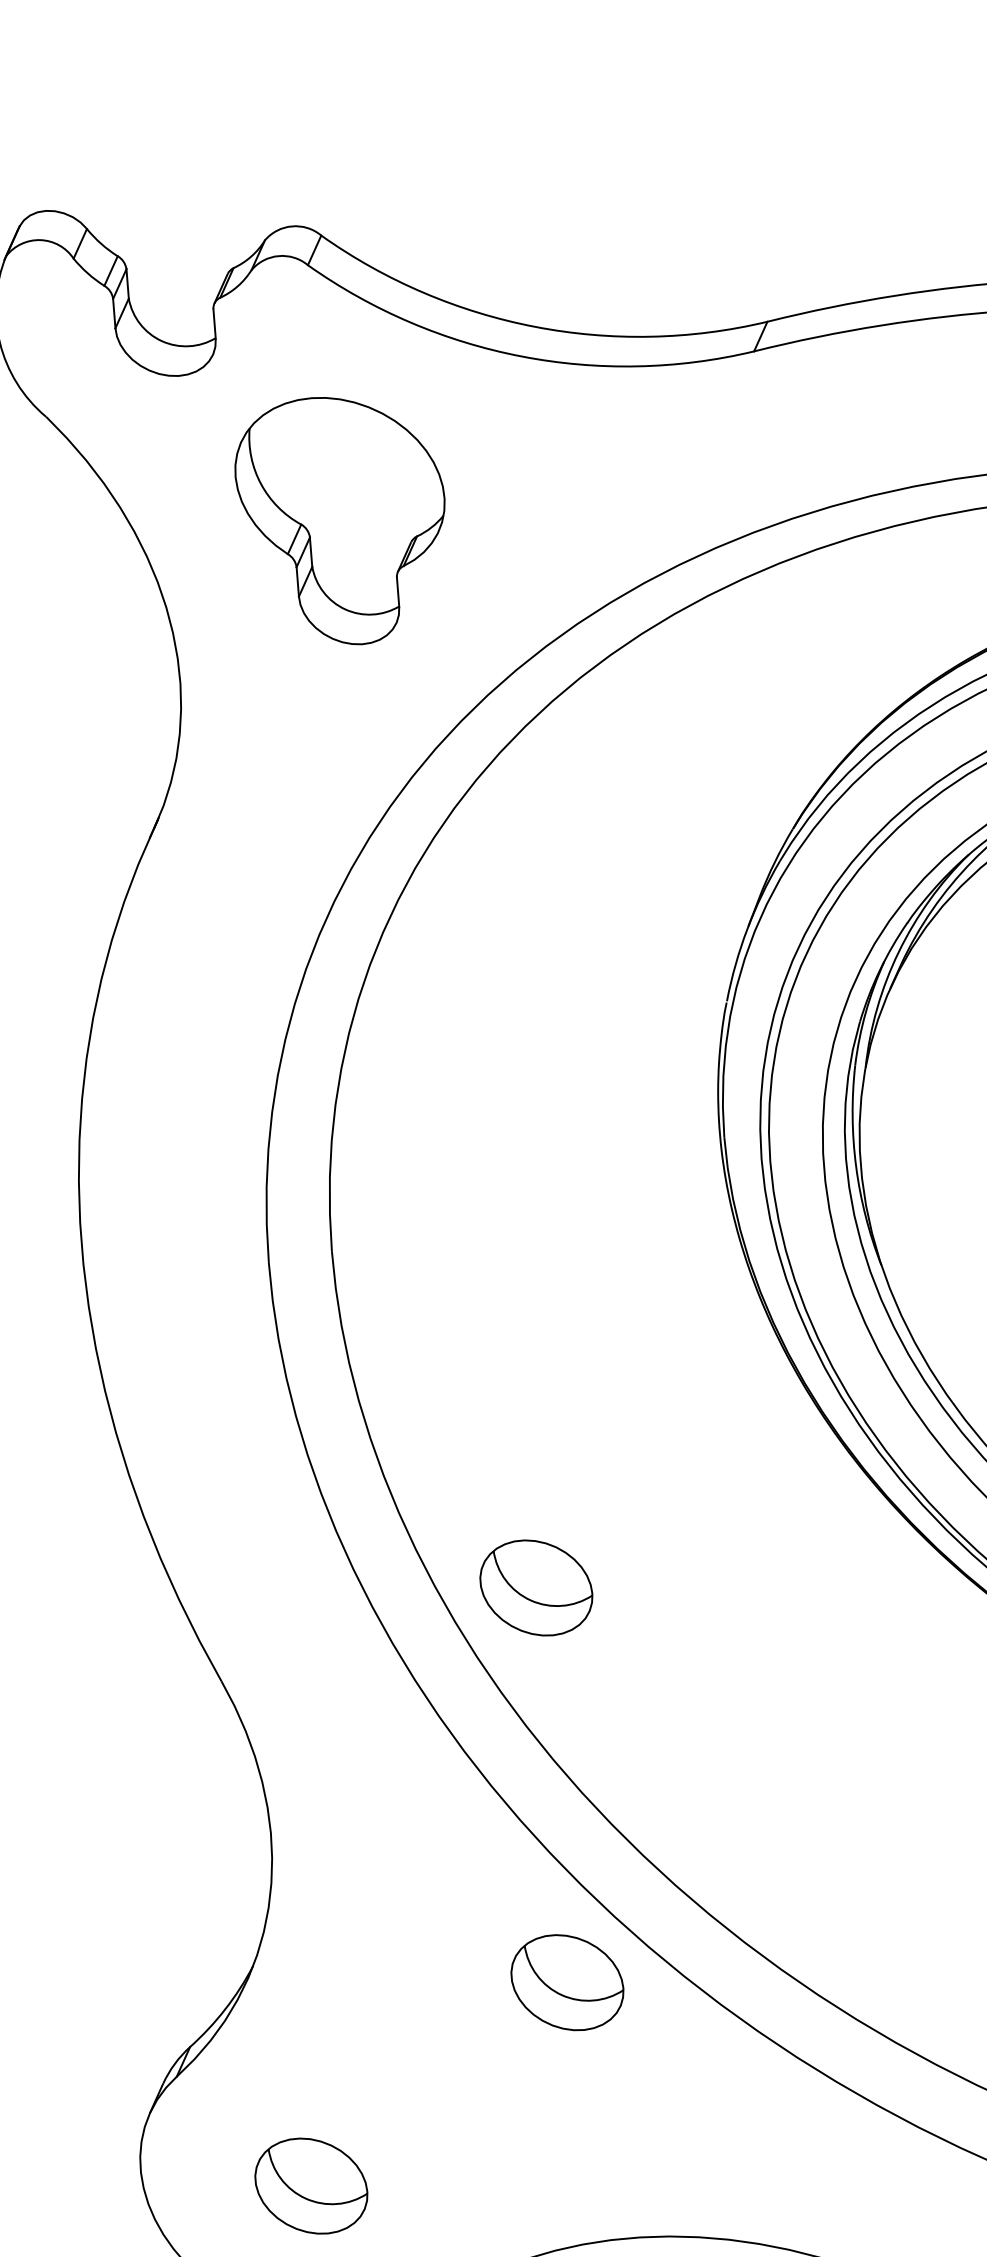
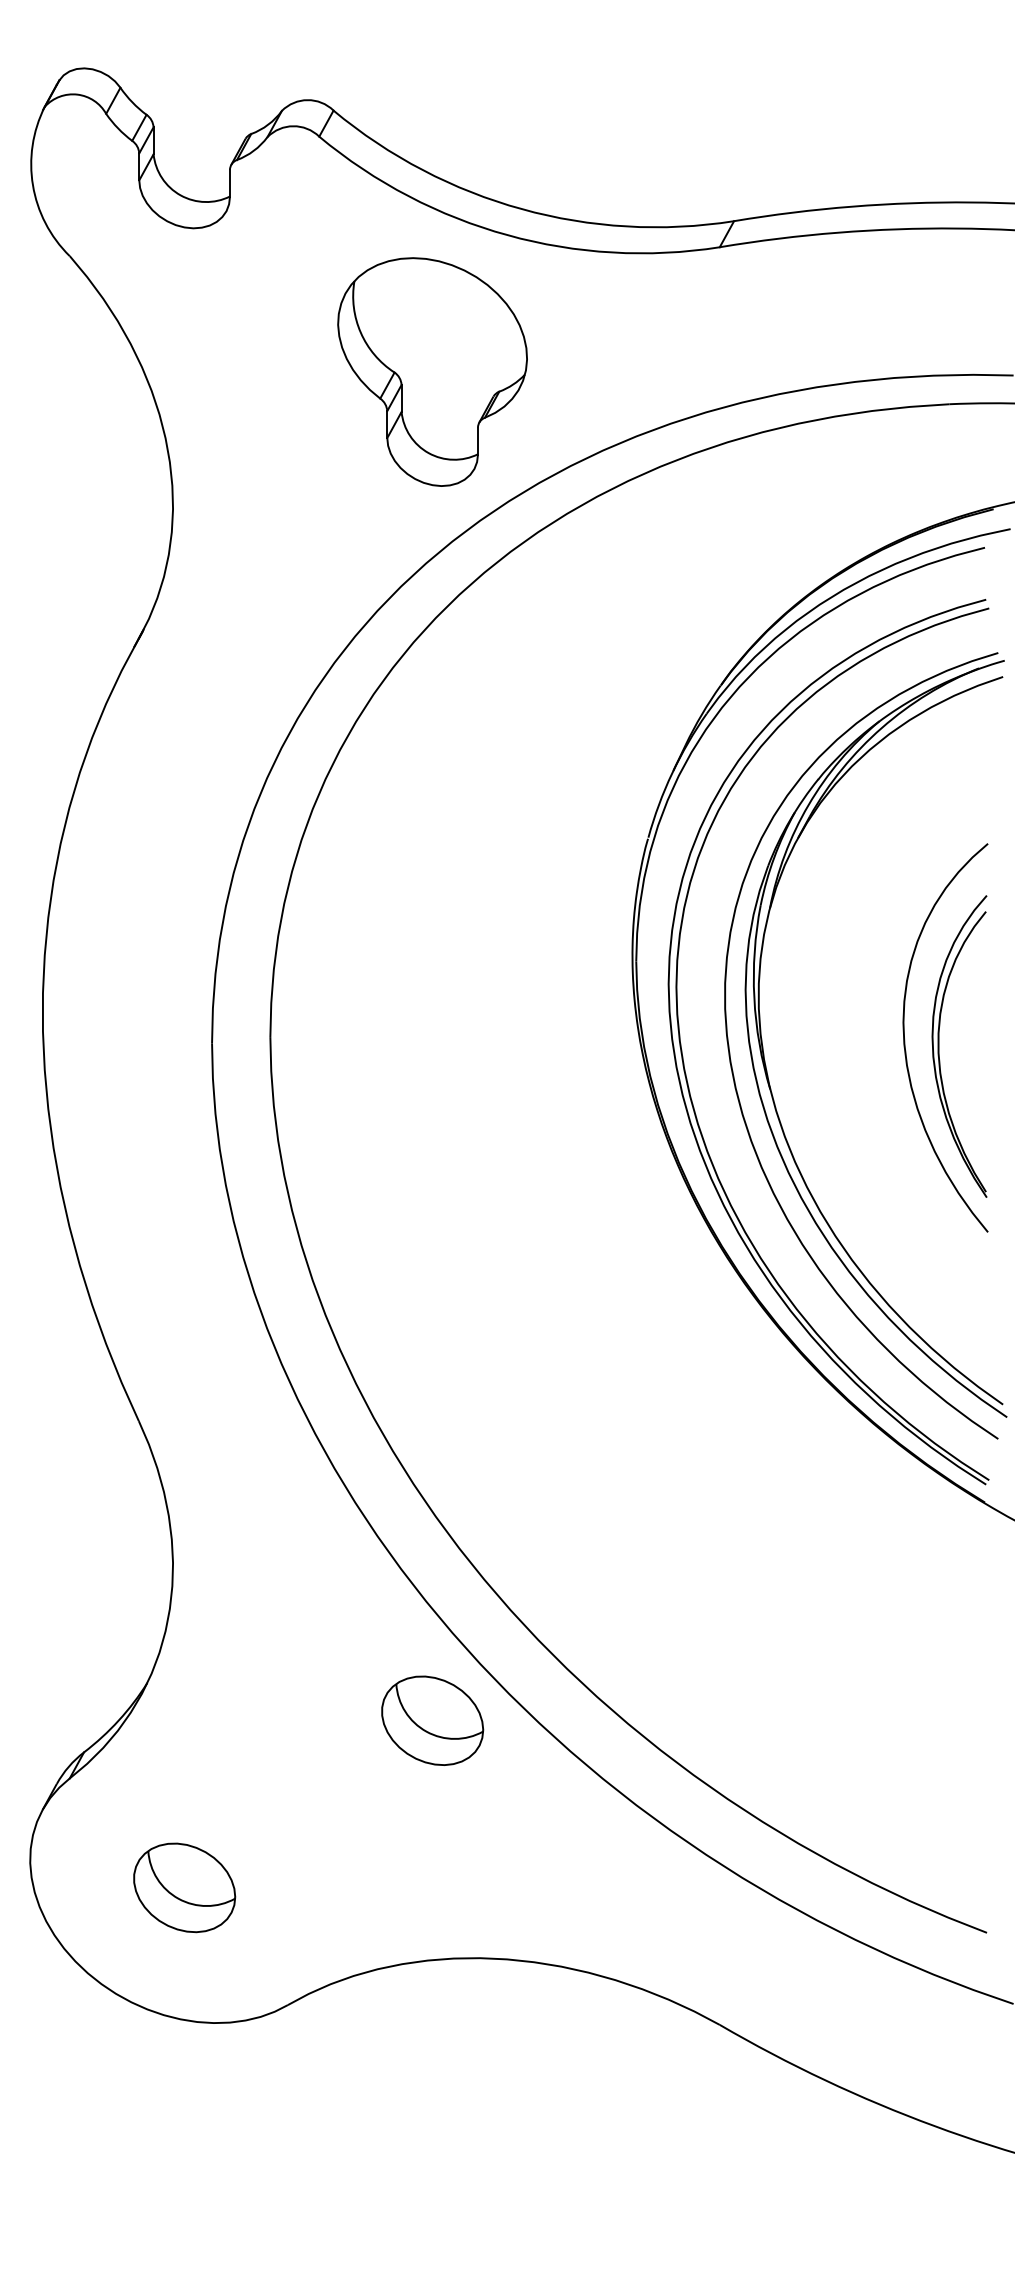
part: (342, 520) -> (432, 371), moved
part: (536, 1587) -> (432, 1358), removed

